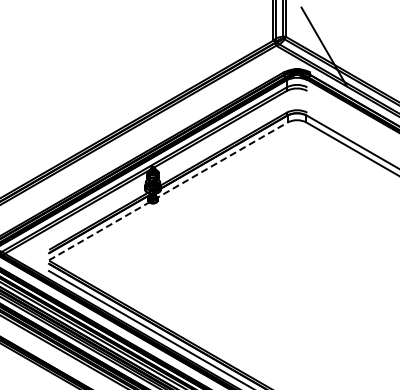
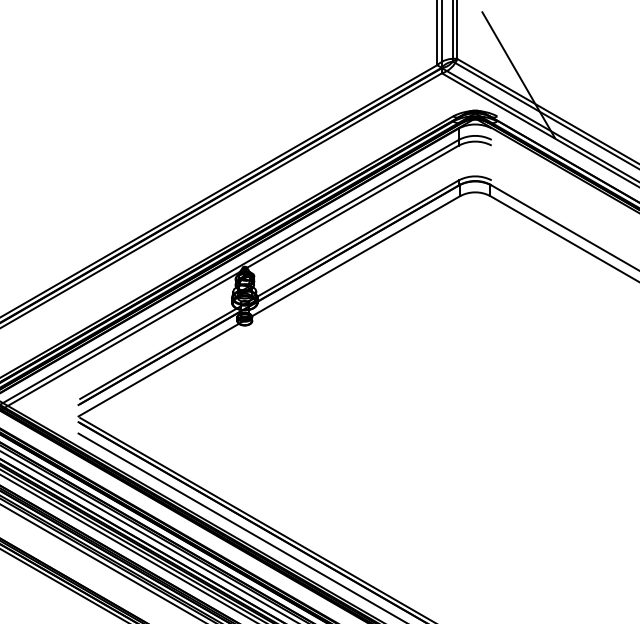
line: (168, 191) -> (269, 306), dashed -> solid

